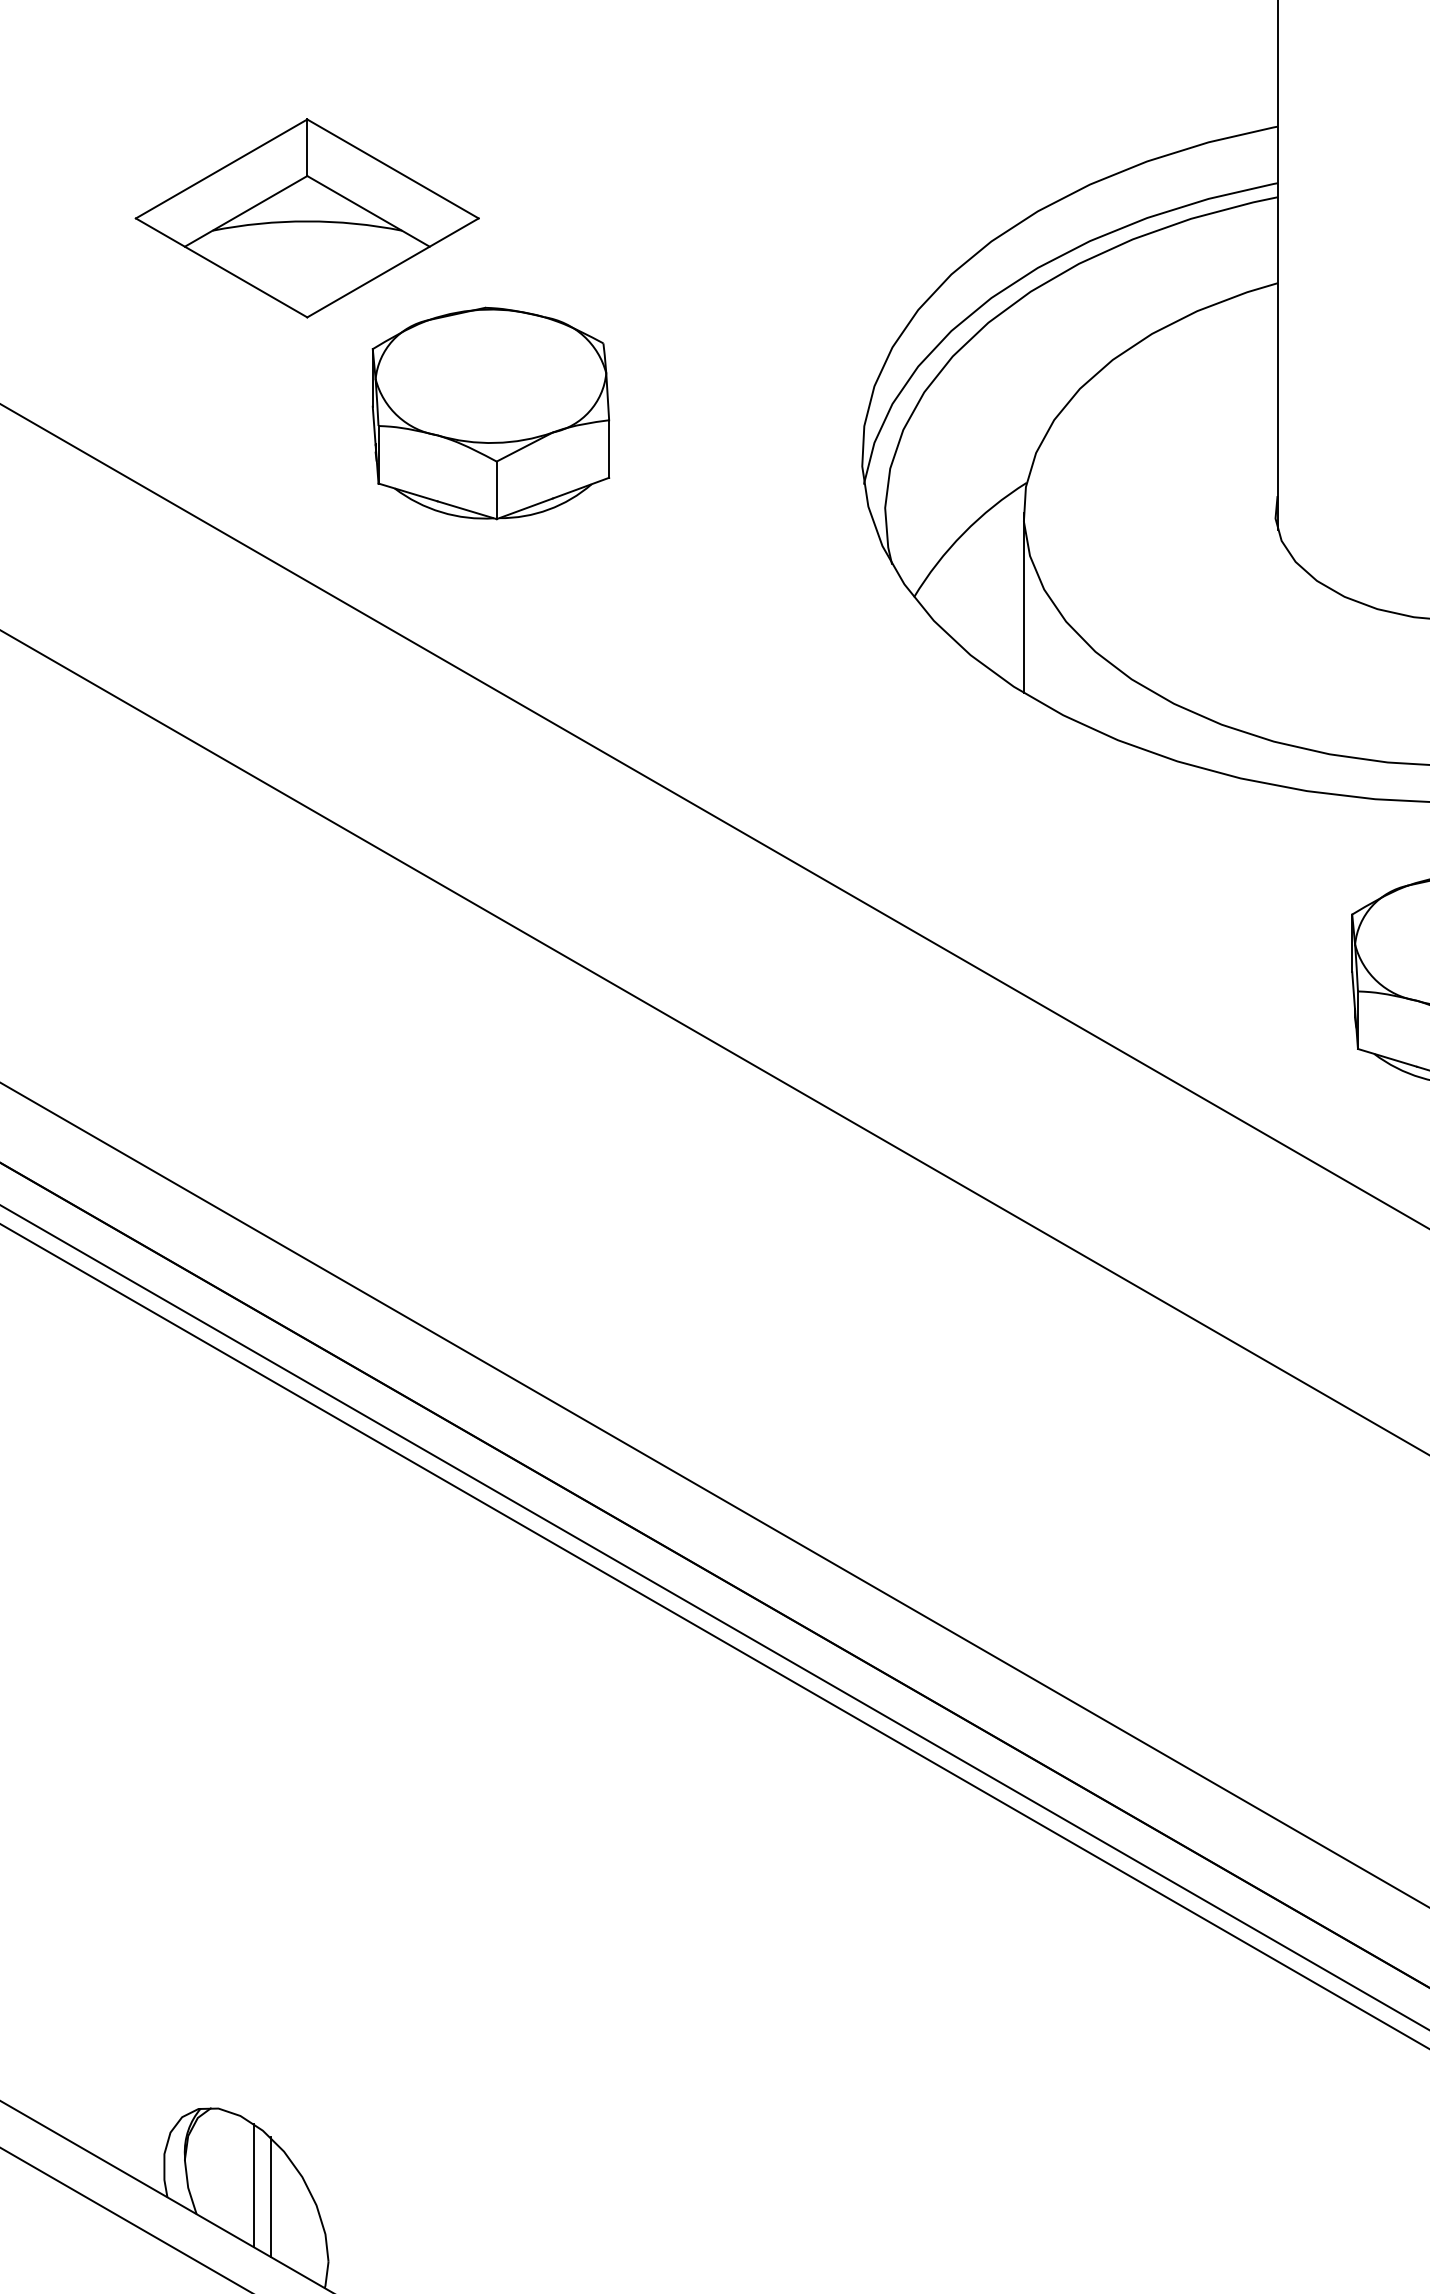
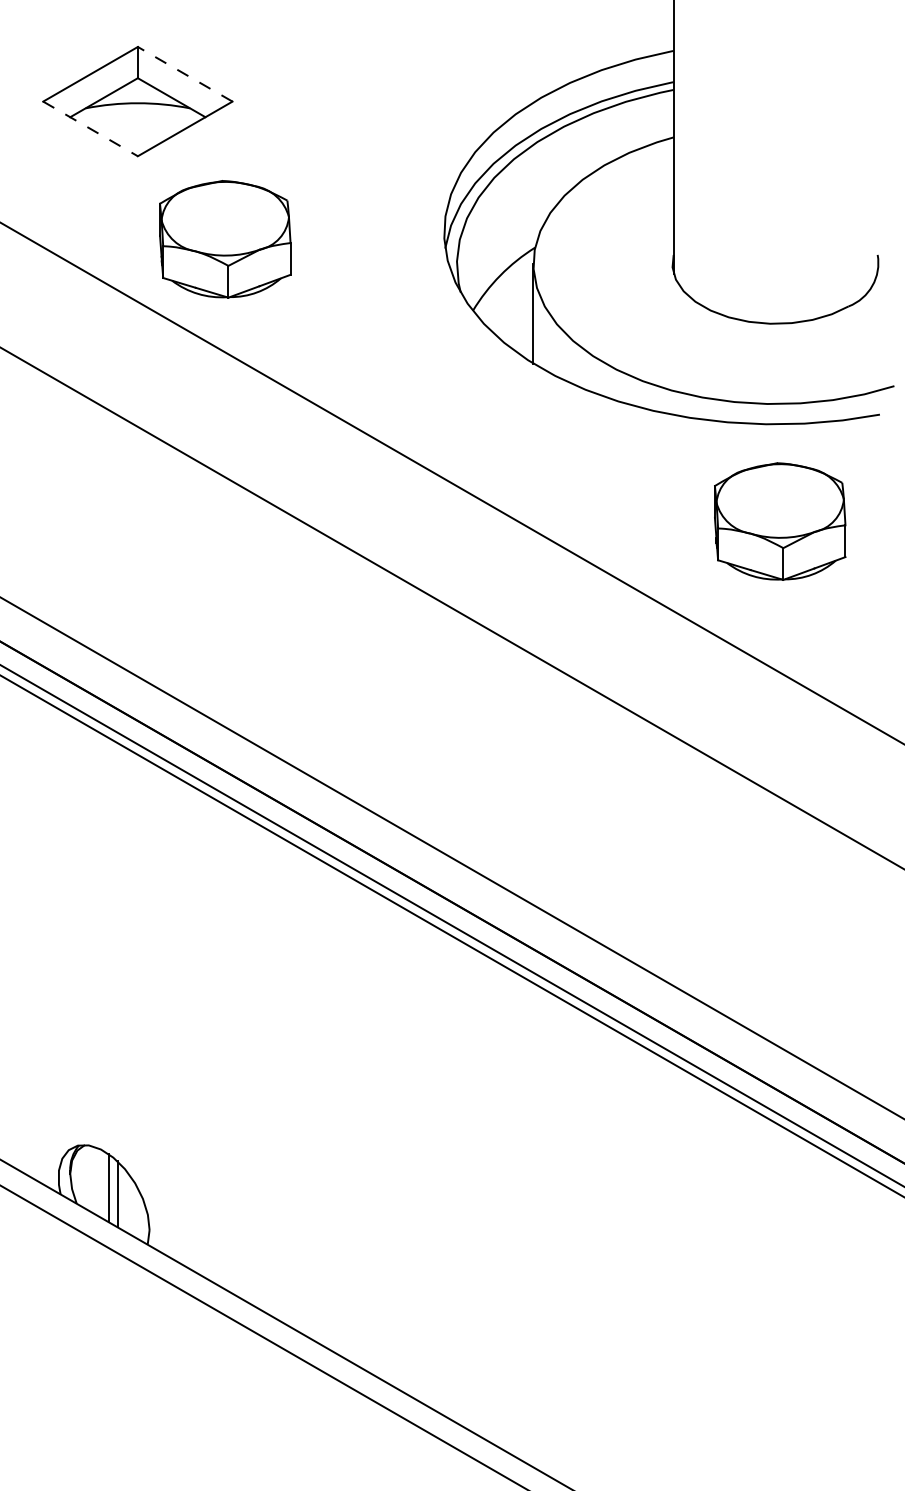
line: (393, 169) -> (185, 74), solid -> dashed
line: (221, 267) -> (90, 128), solid -> dashed
part: (491, 413) -> (225, 239), moved

